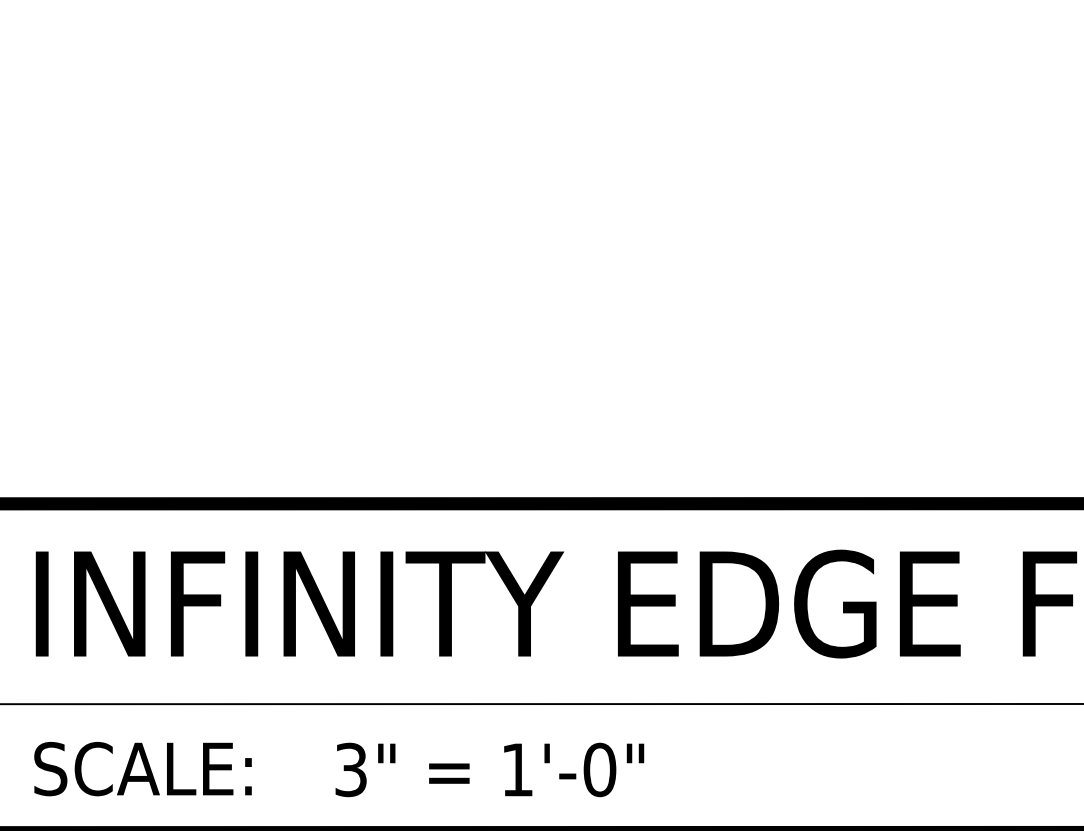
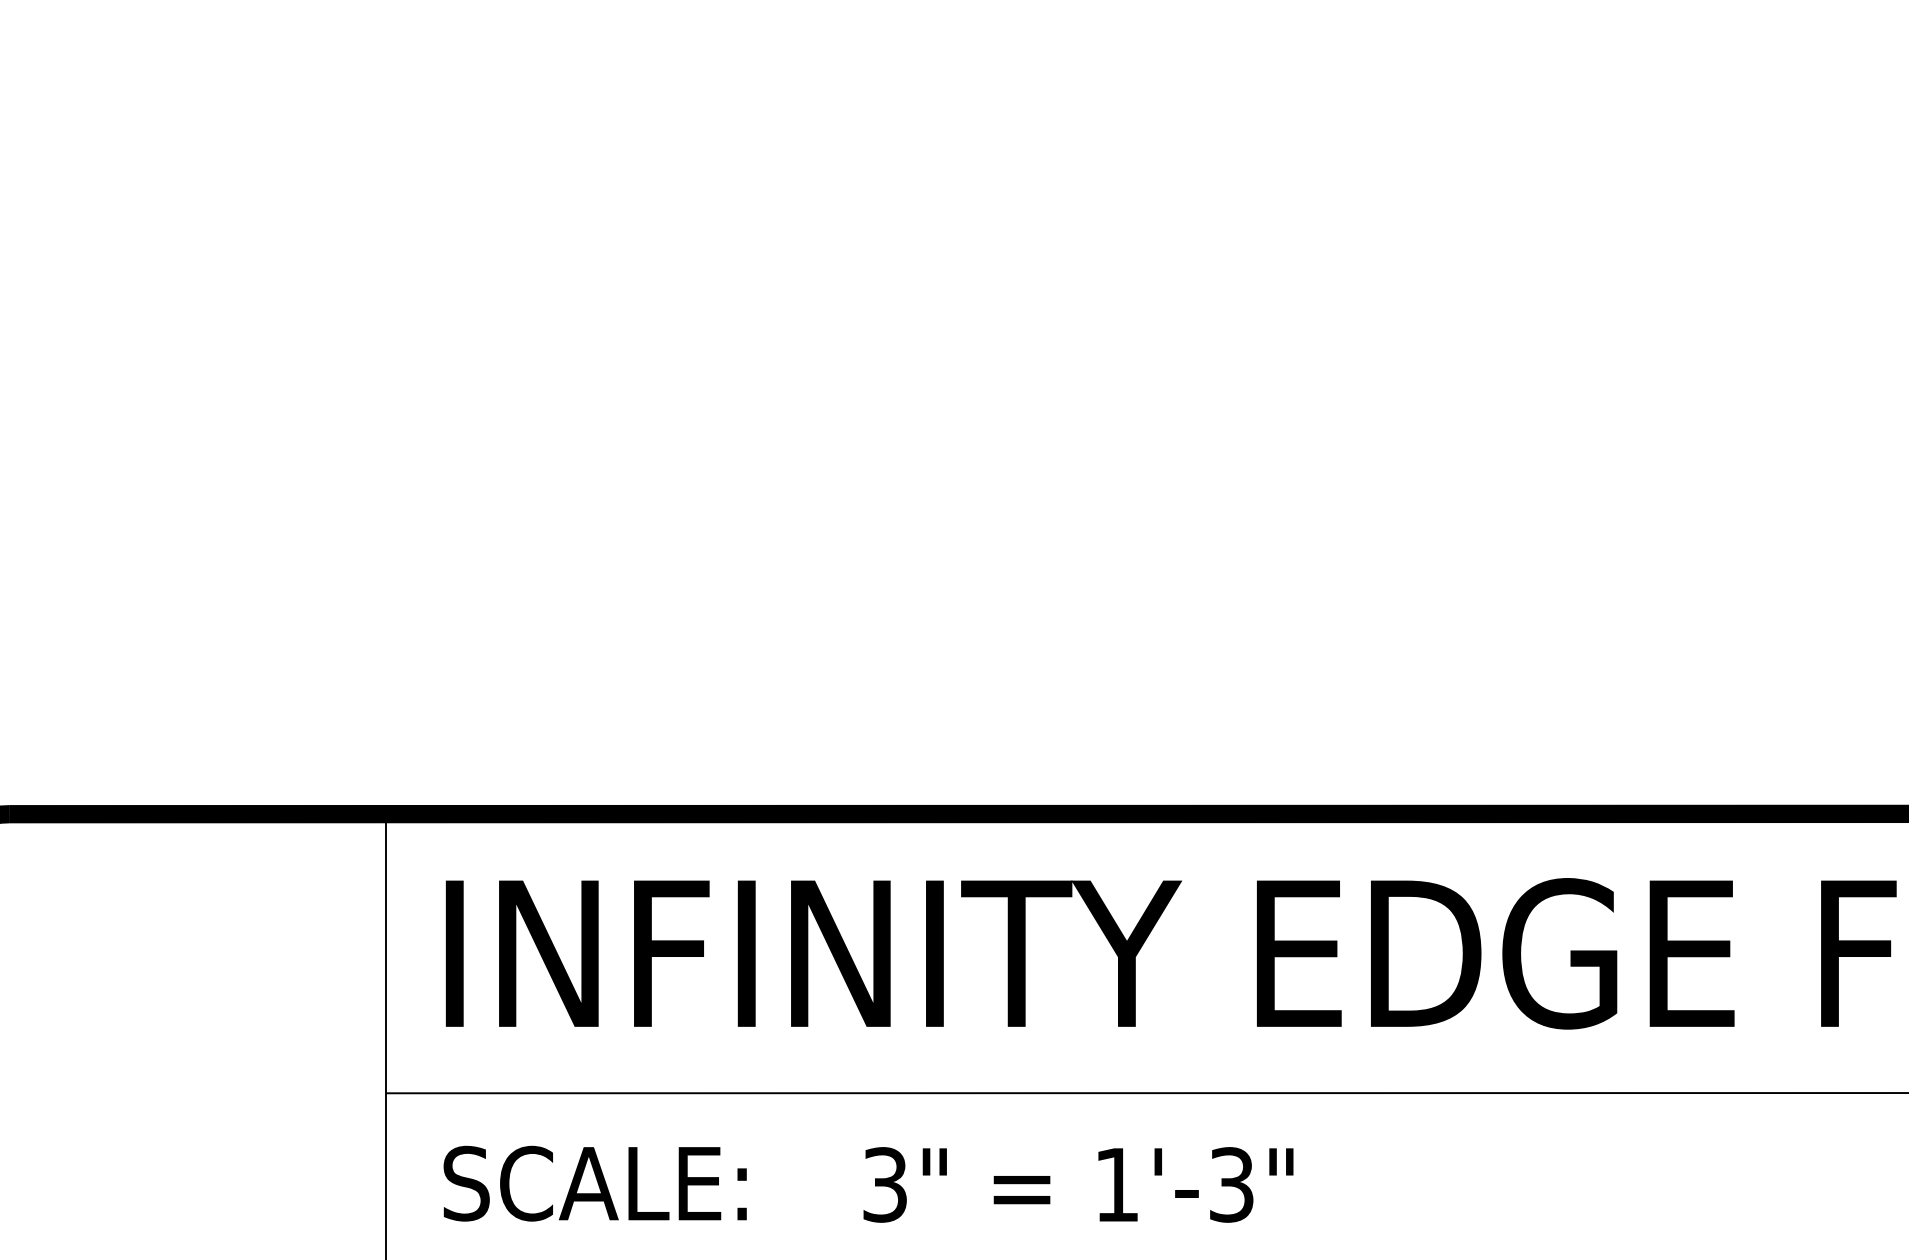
text: (599, 769) -> (1231, 1184), 1'-0" -> 1'-3"

